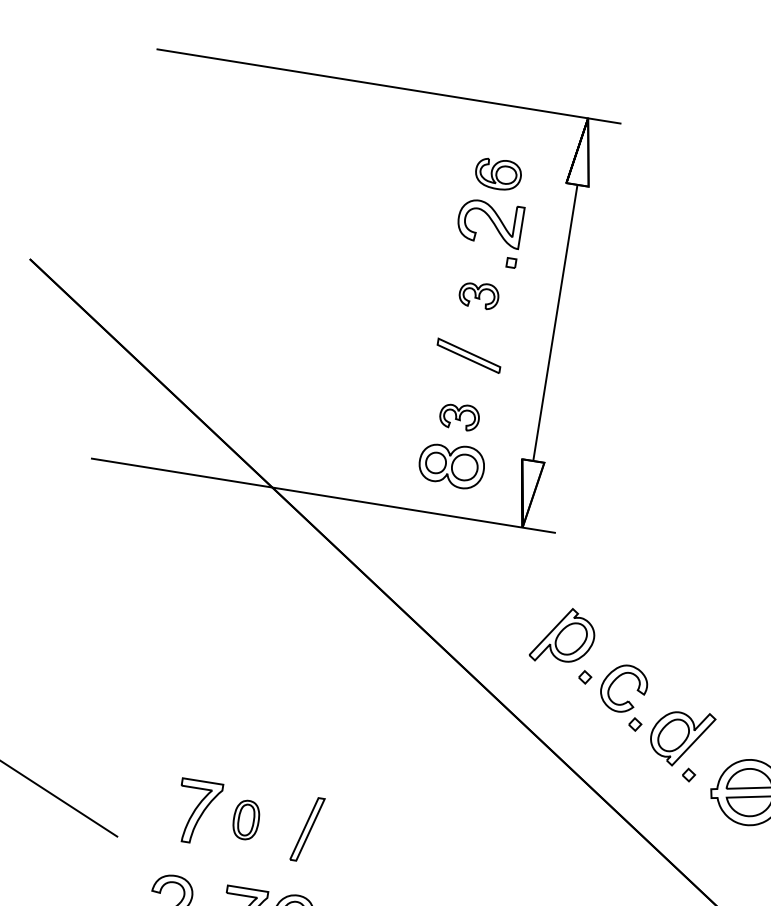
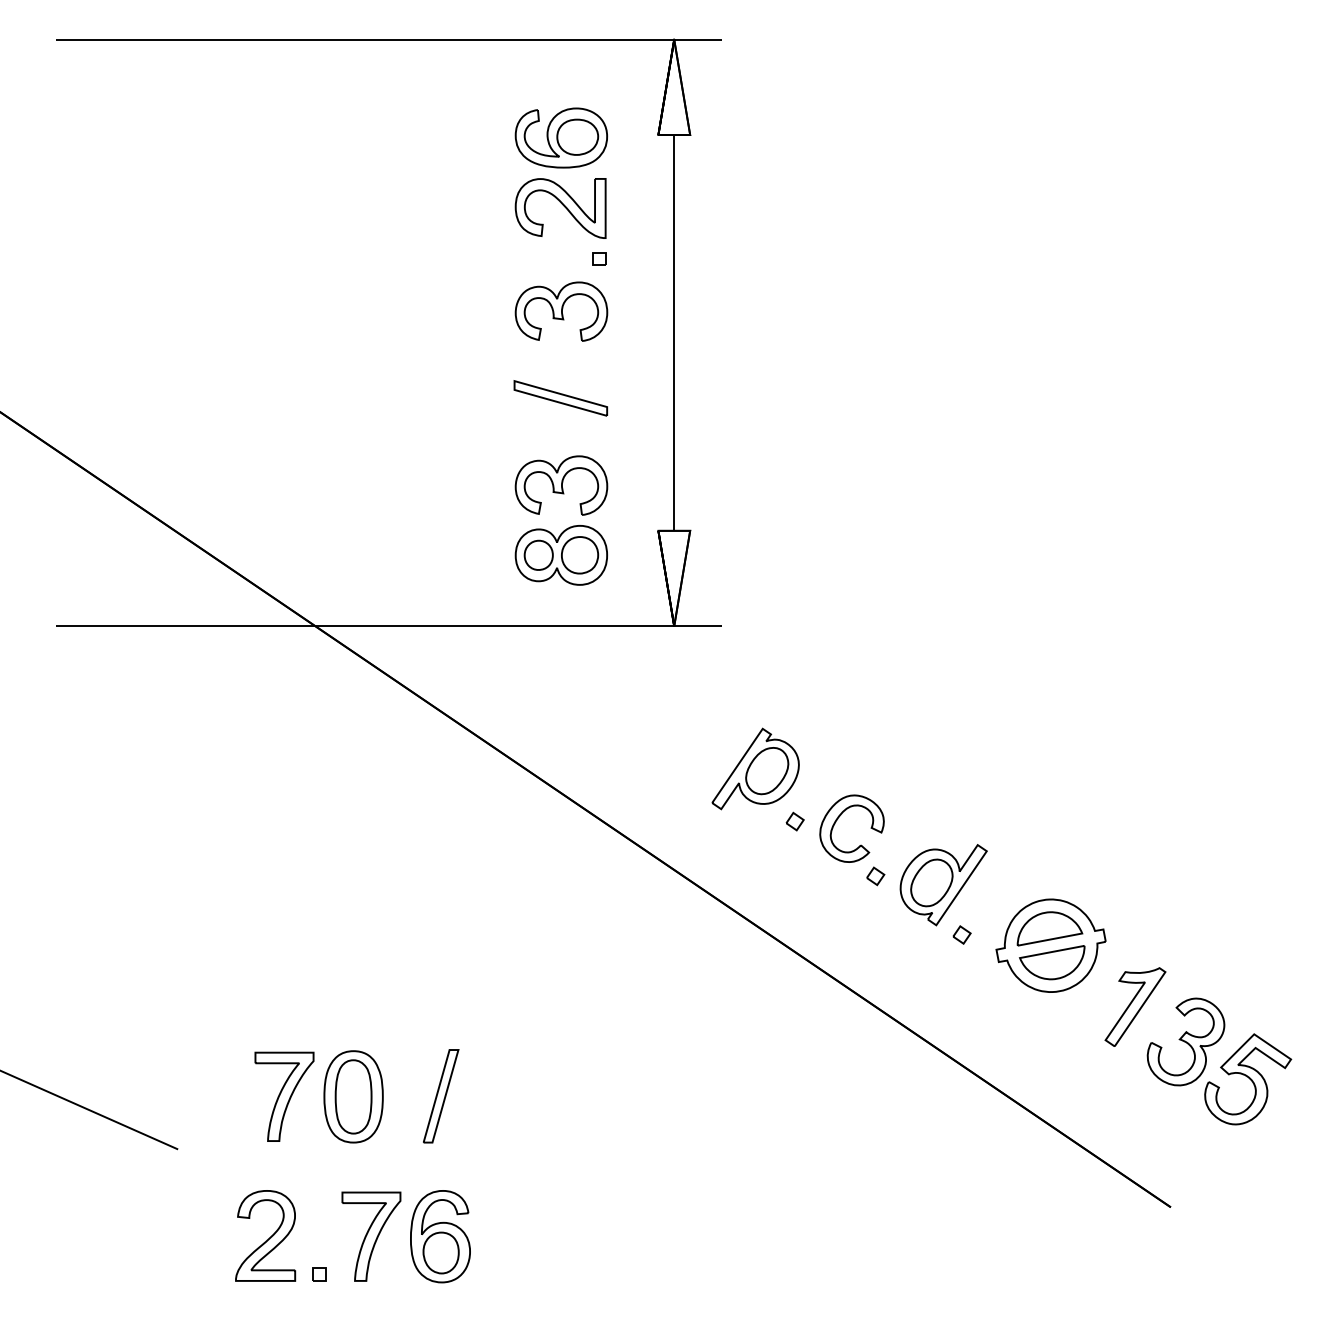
part: (497, 173) -> (560, 137), size x1.43
part: (479, 295) -> (561, 311), size x1.67
part: (459, 416) -> (561, 485), size x1.67
part: (246, 819) -> (353, 1096), size x1.67

